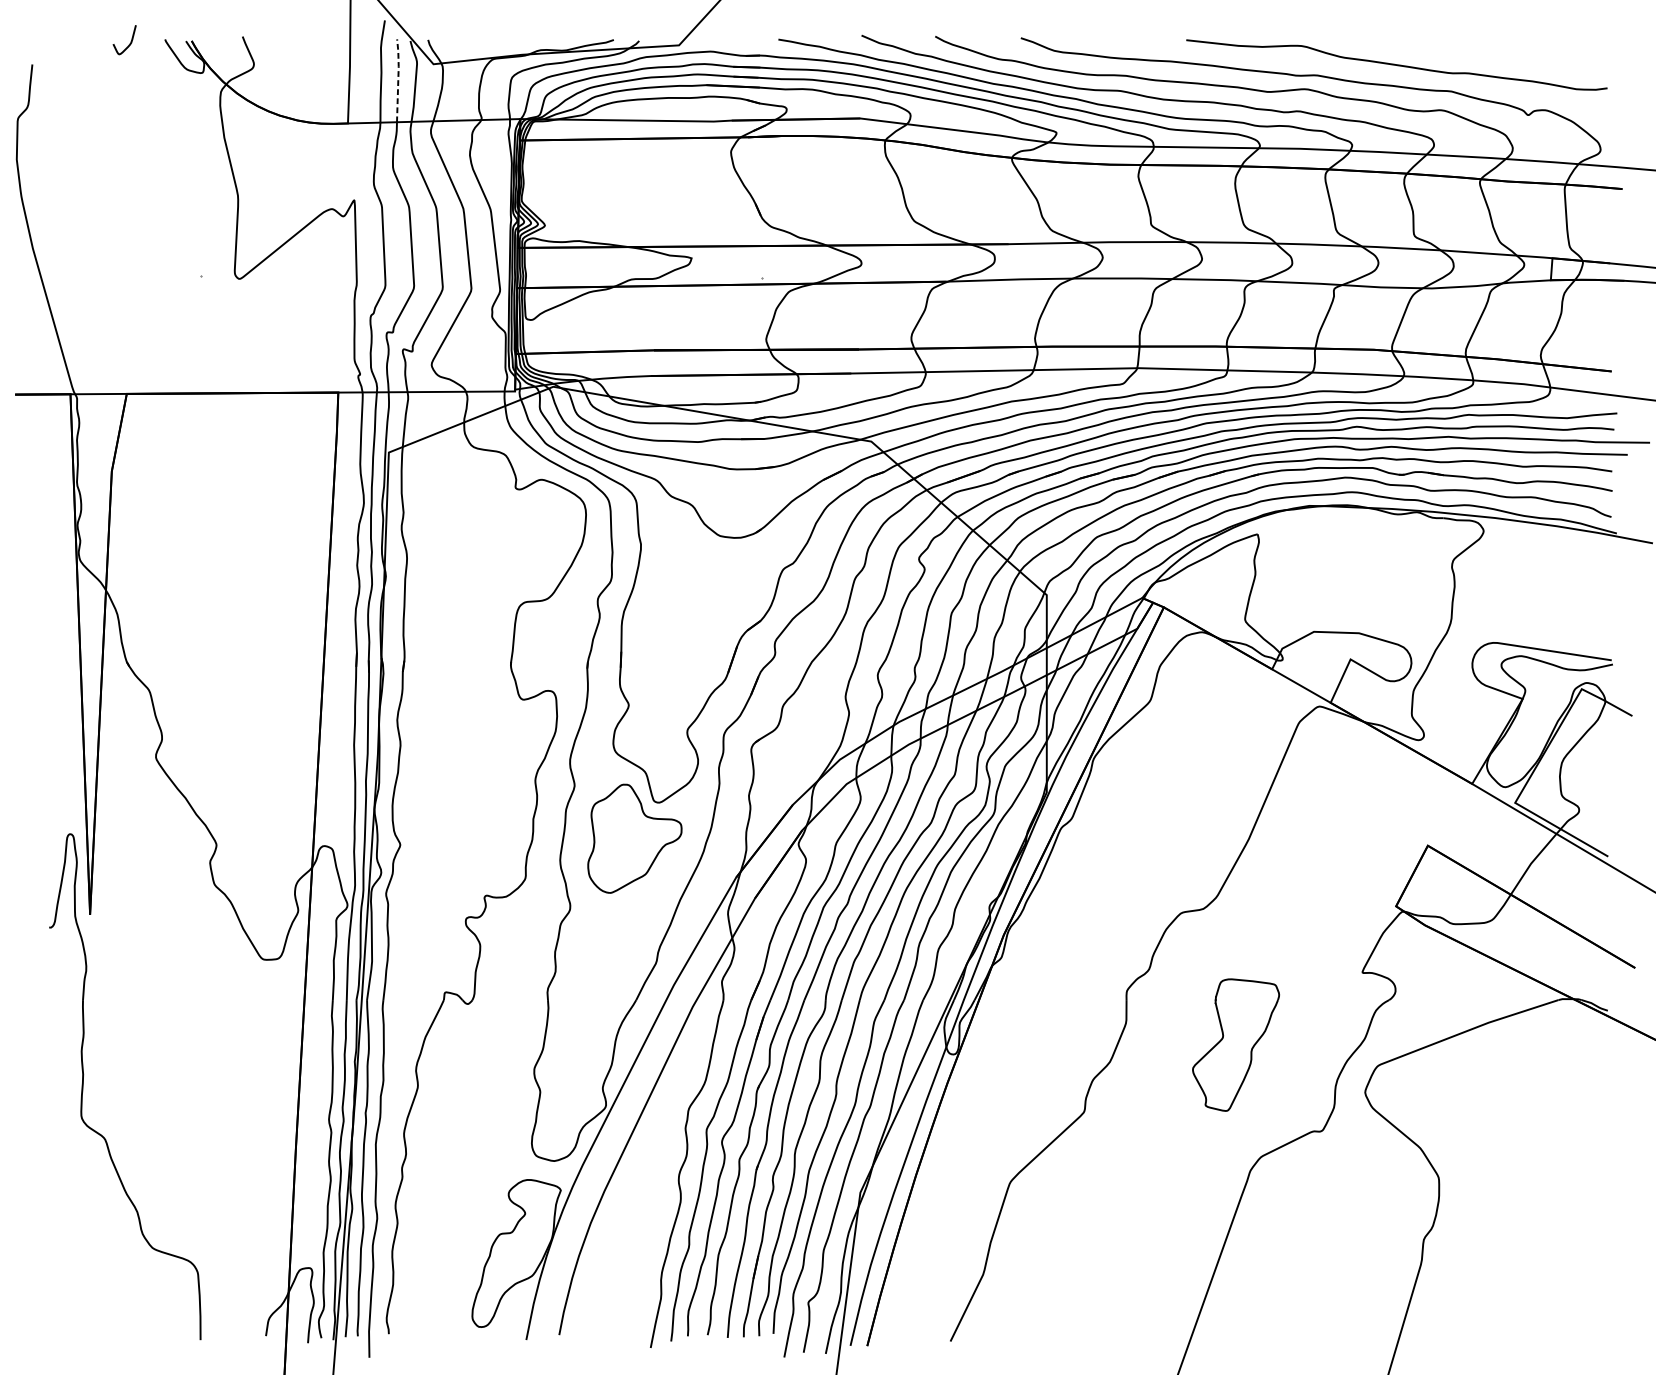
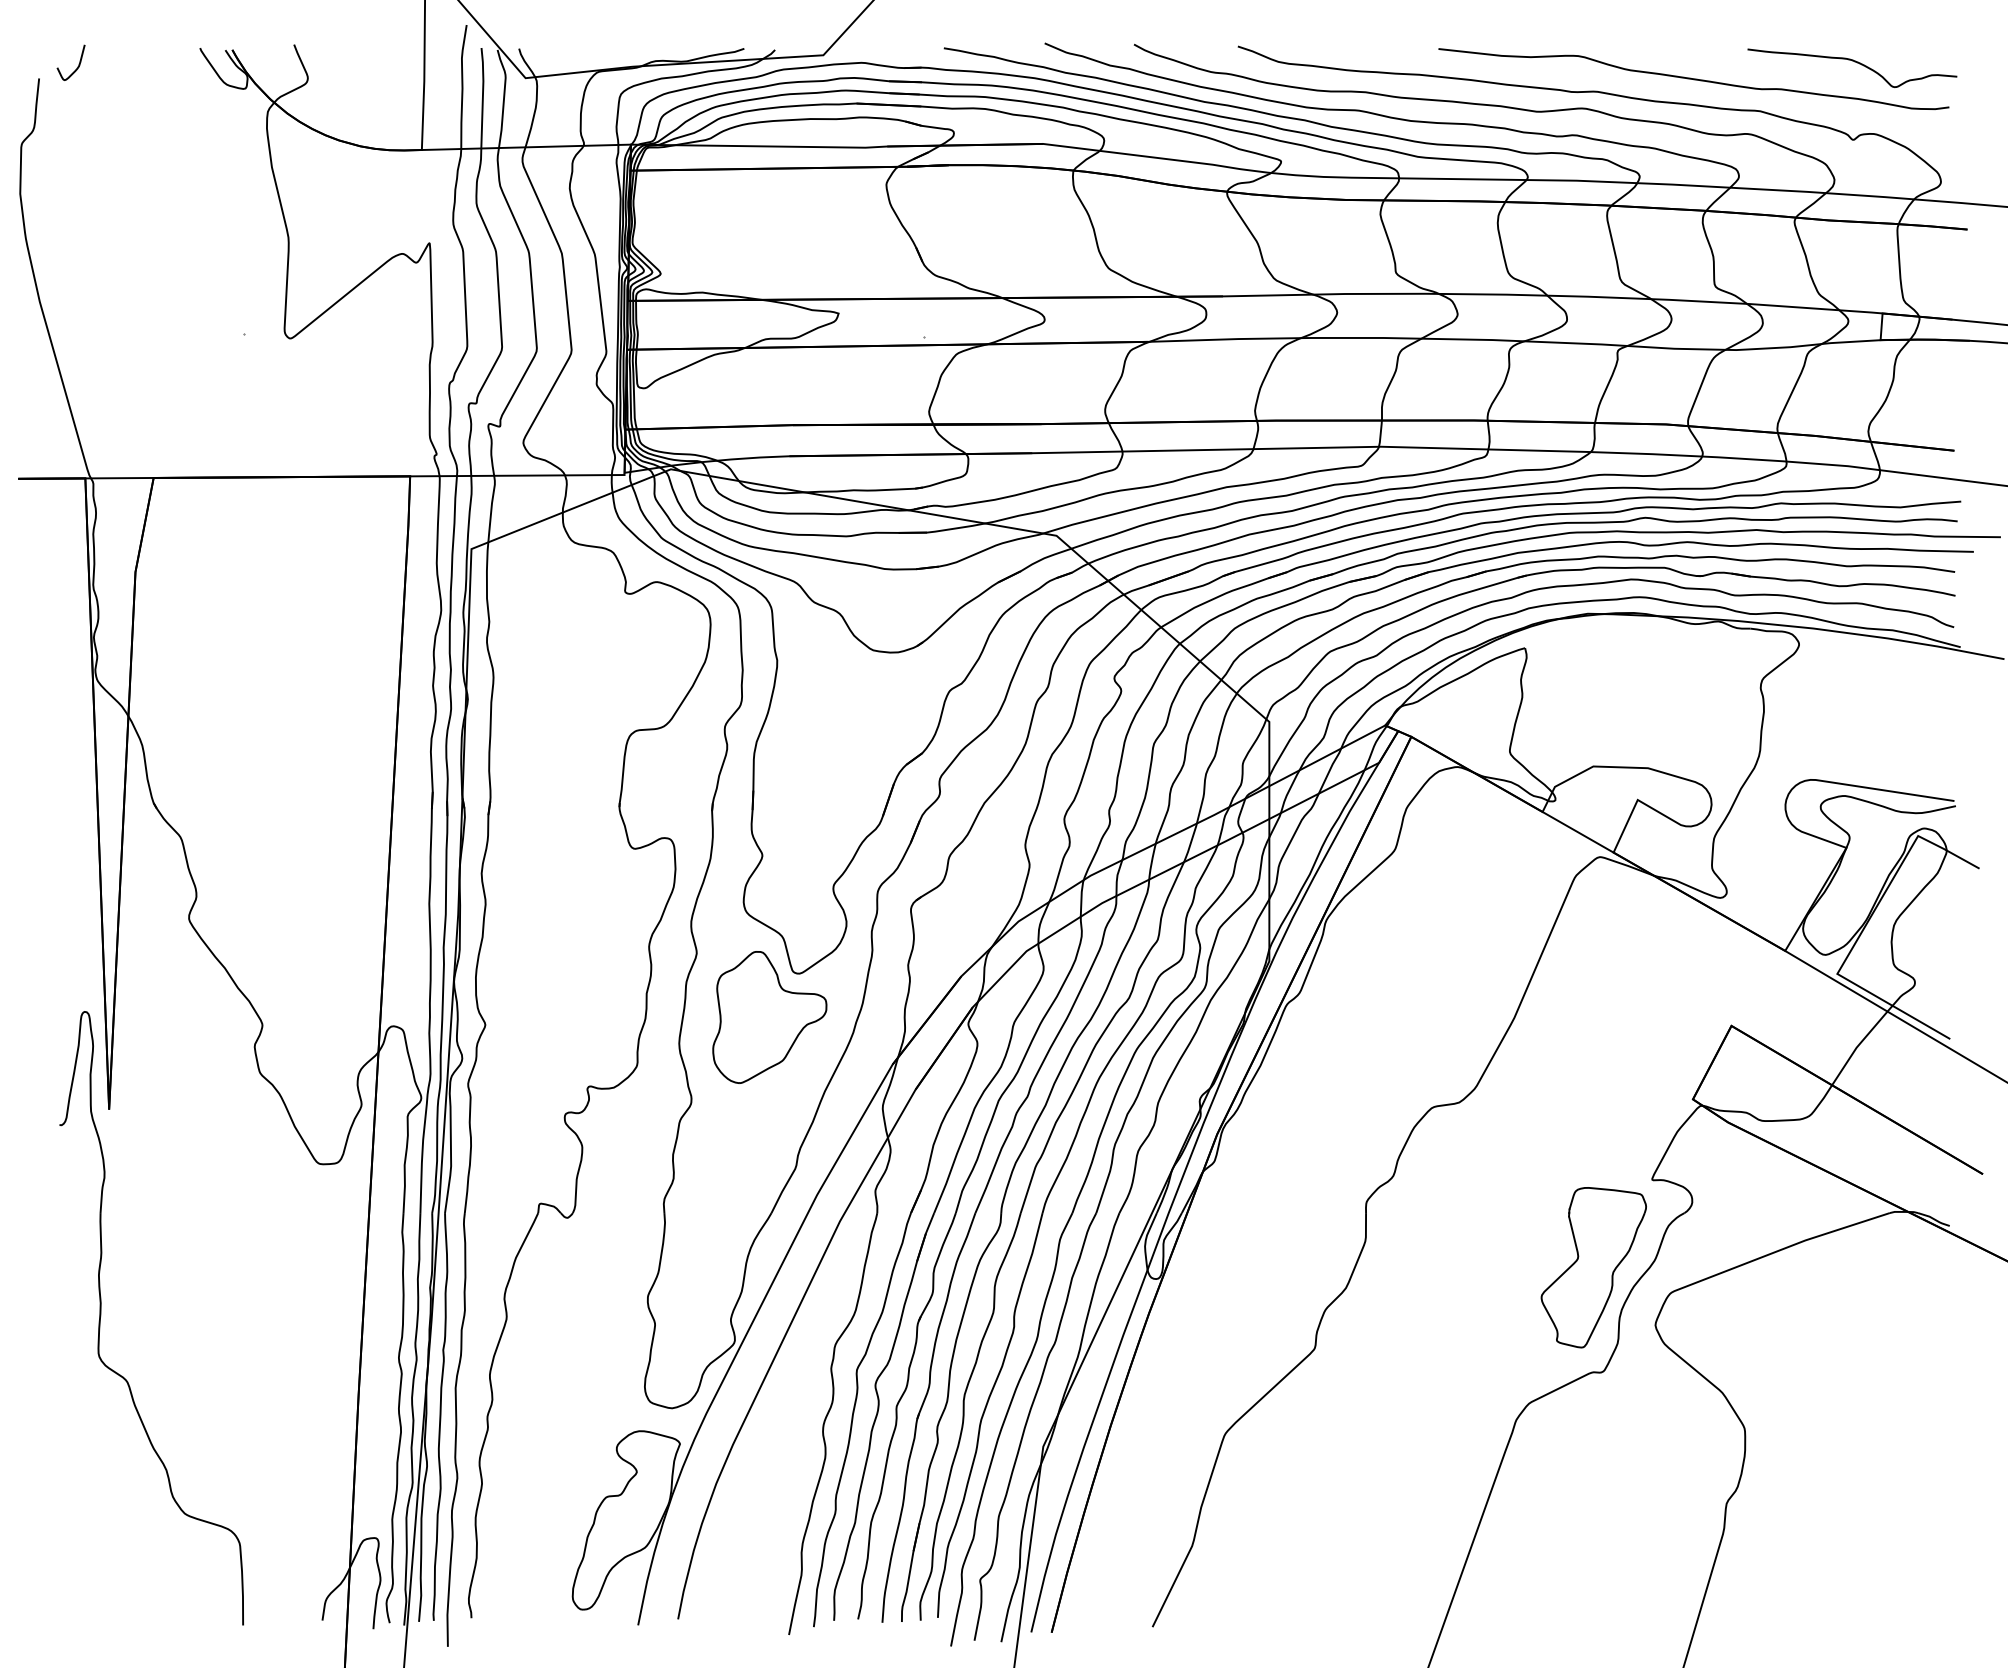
curve: (129, 43) -> (77, 66), moved
curve: (1529, 51) -> (1854, 62), added
line: (397, 79) -> (482, 96), dashed -> solid
part: (1235, 1044) -> (1593, 1267), moved

